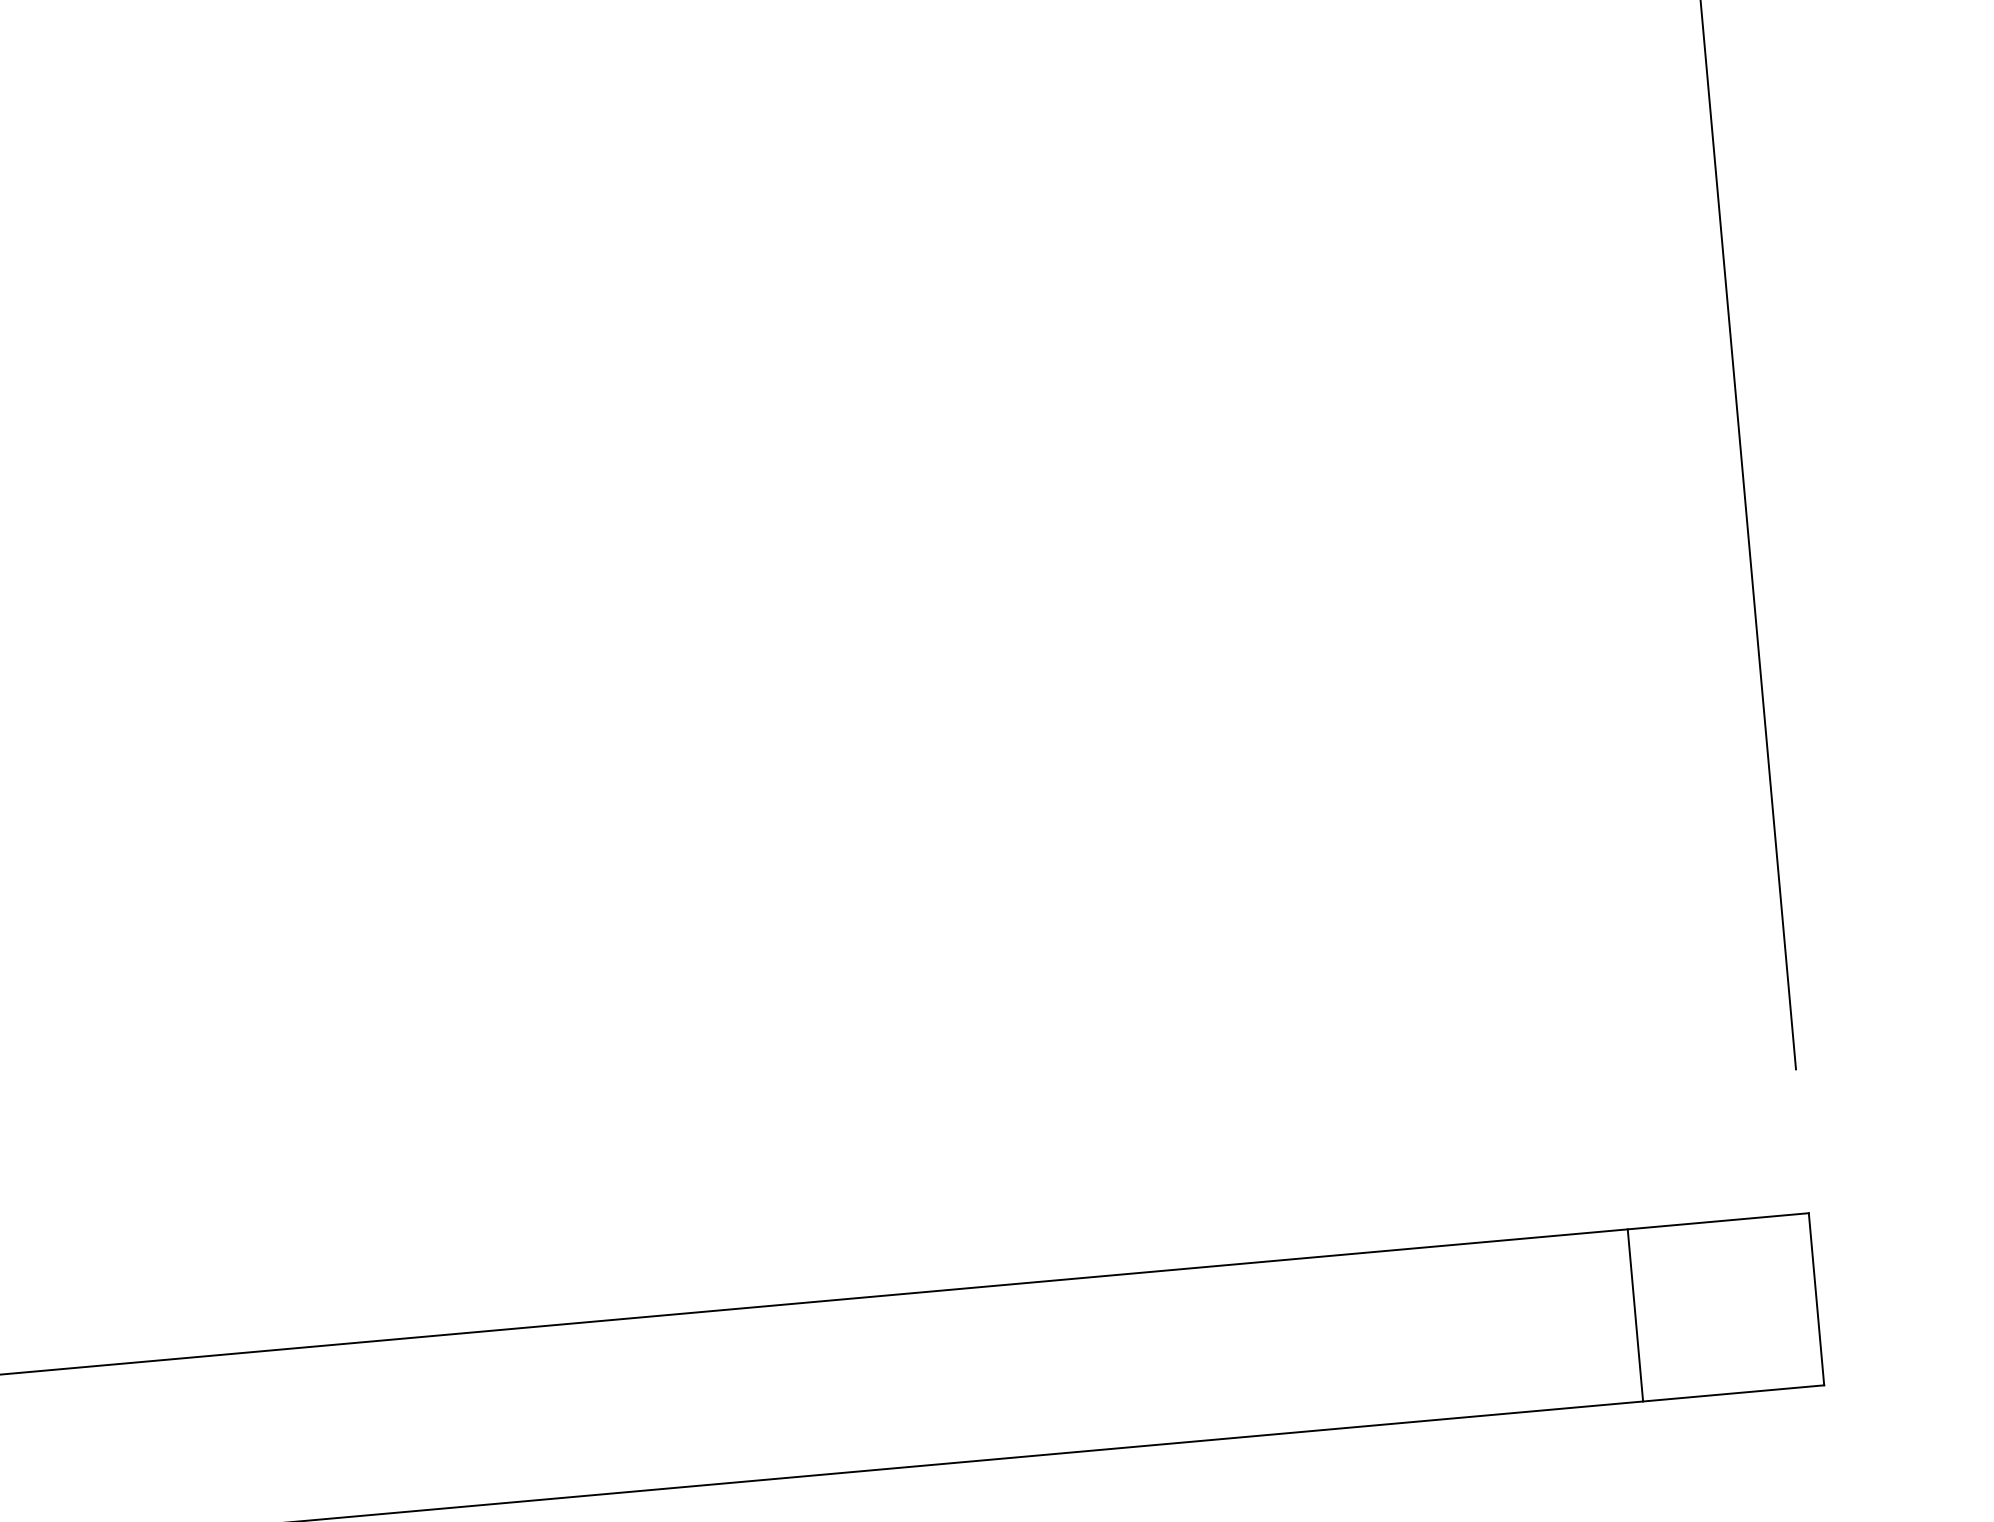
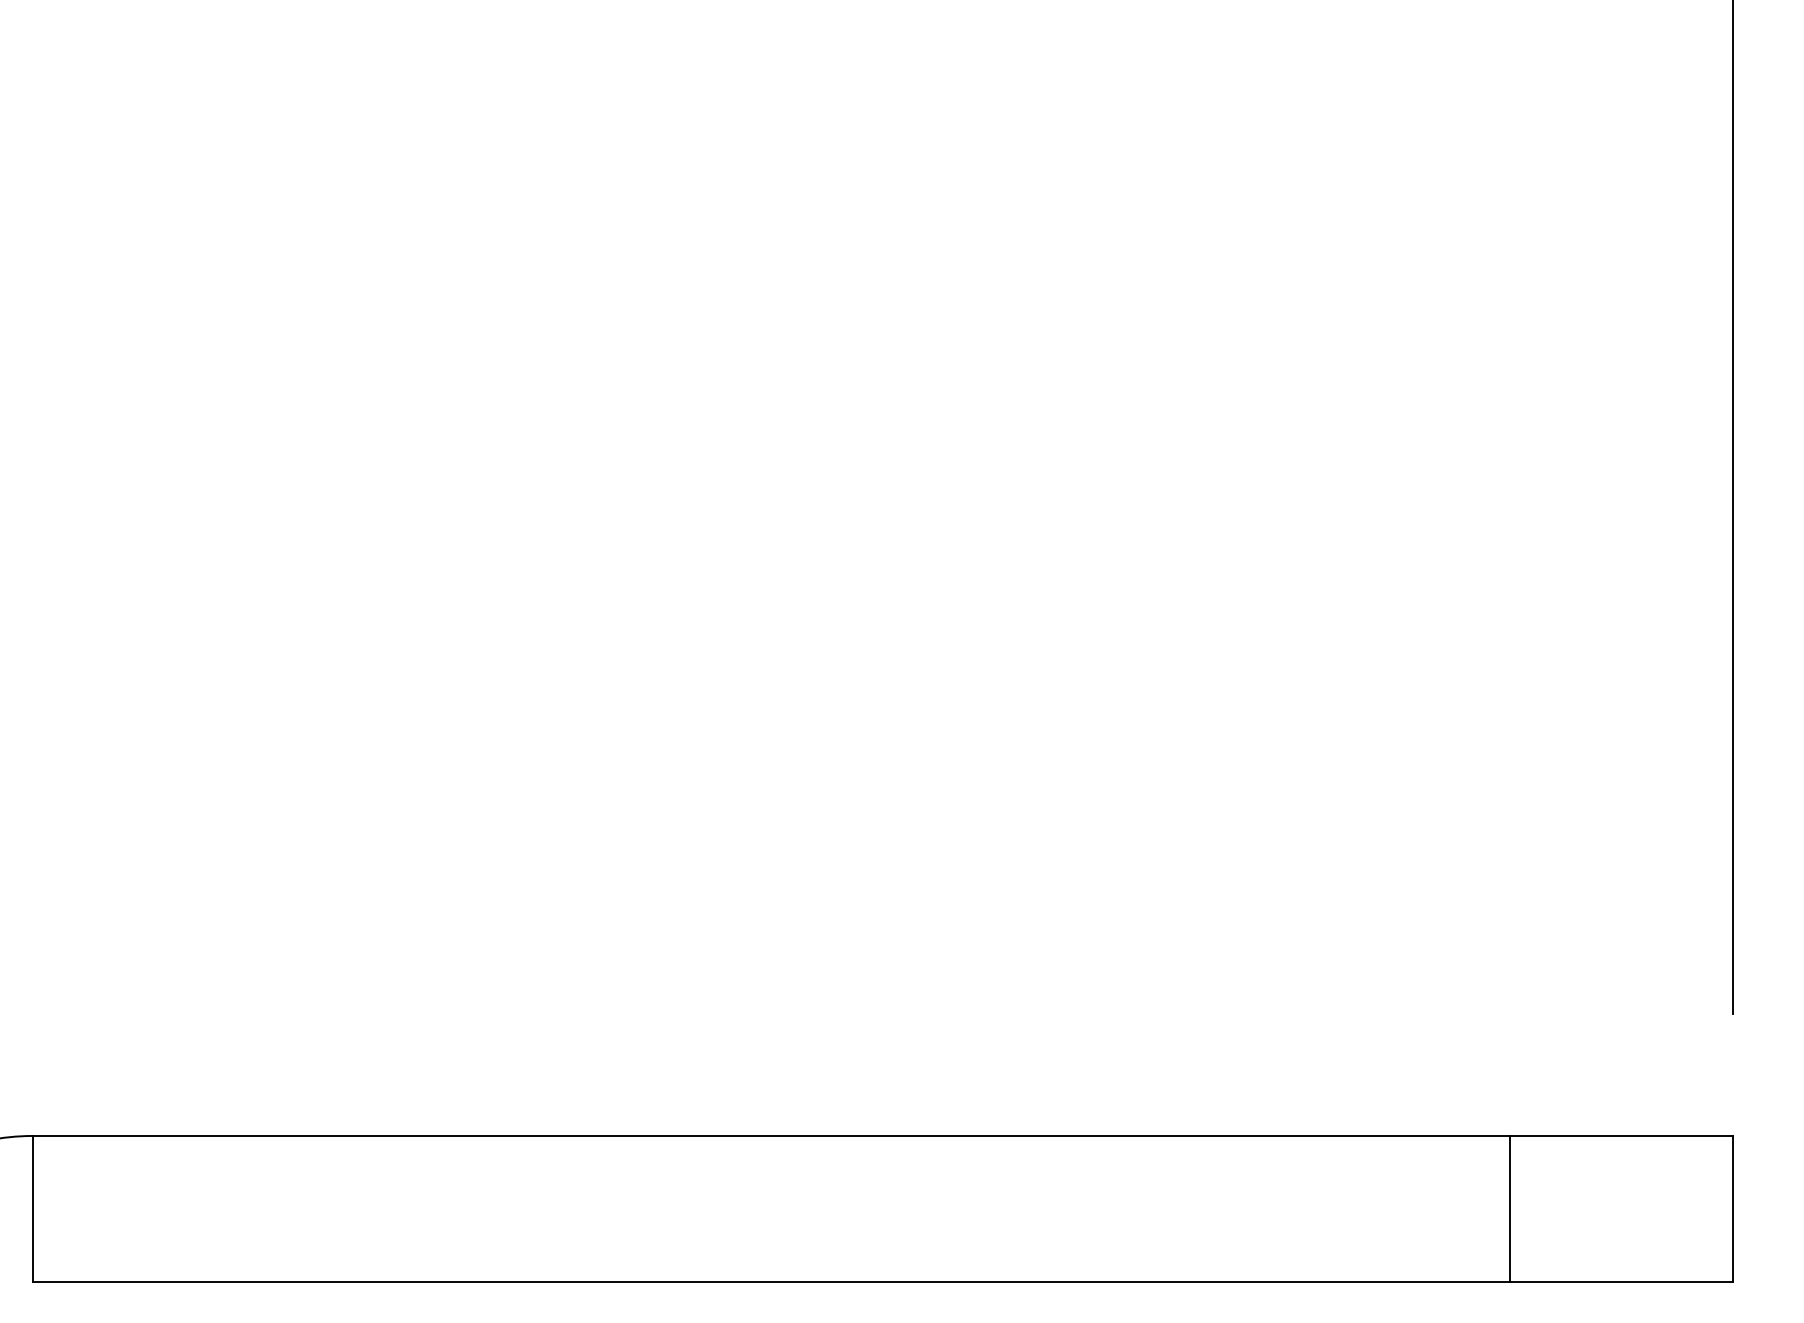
line: (1635, 1314) -> (1510, 1208), moved

